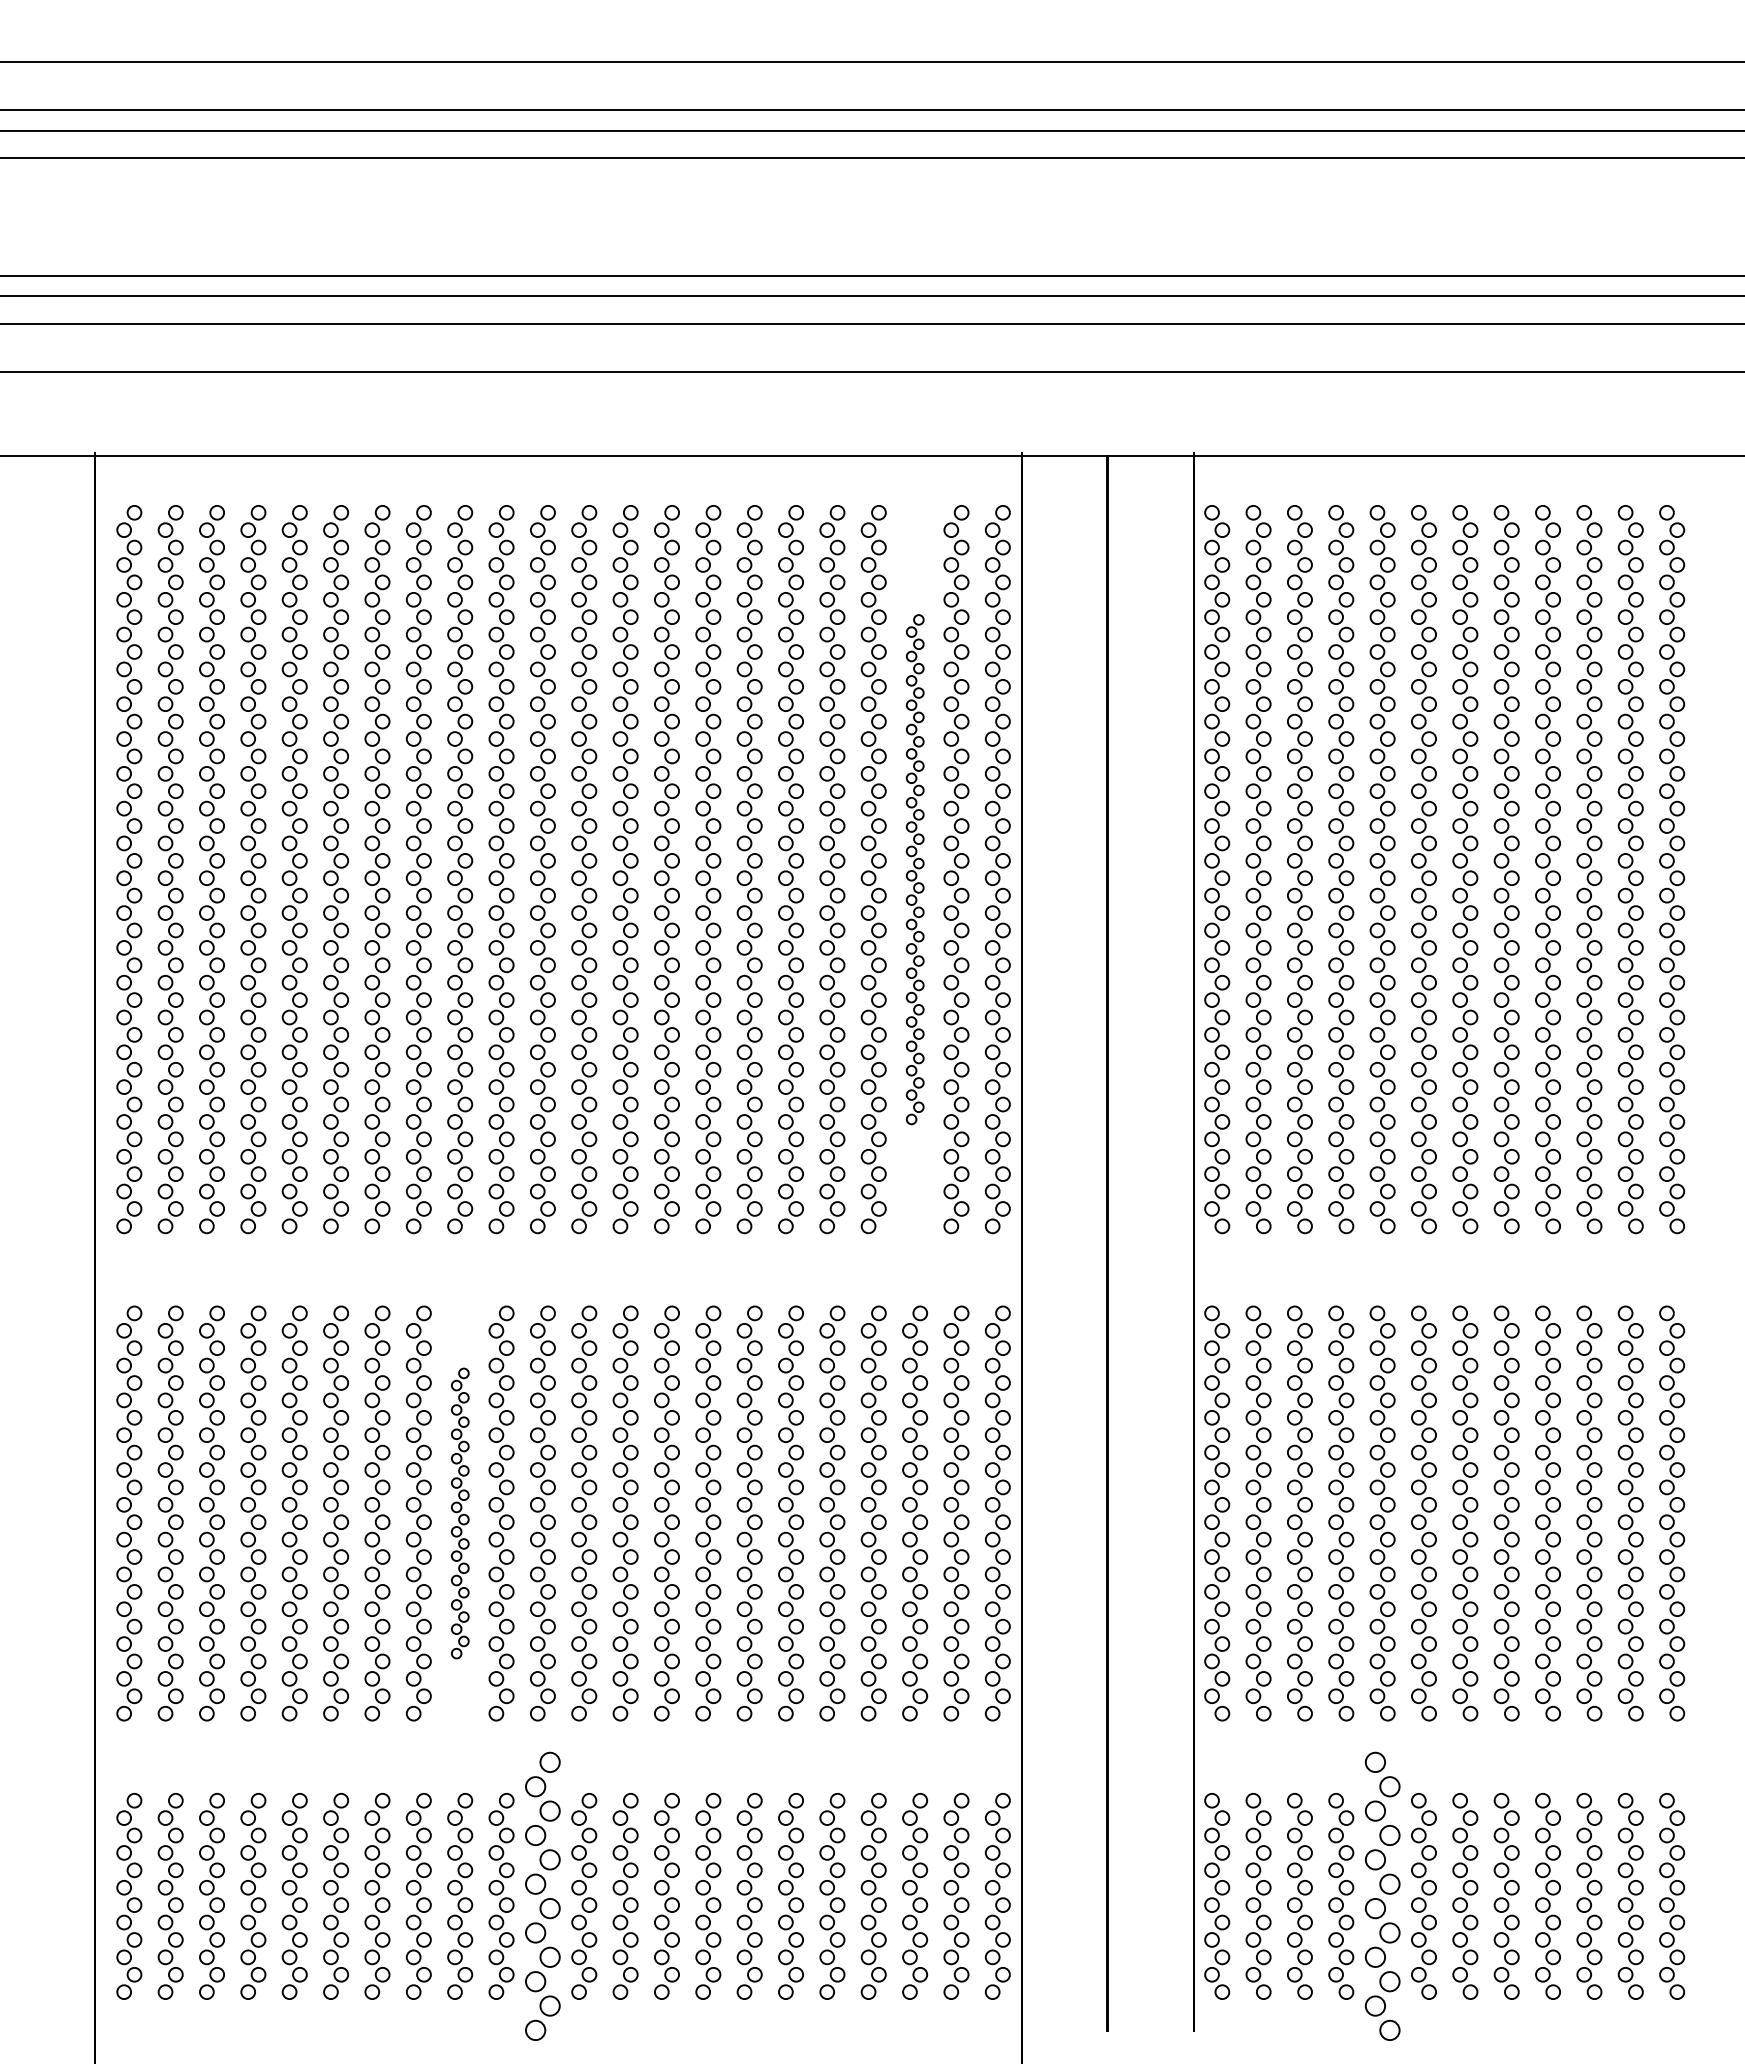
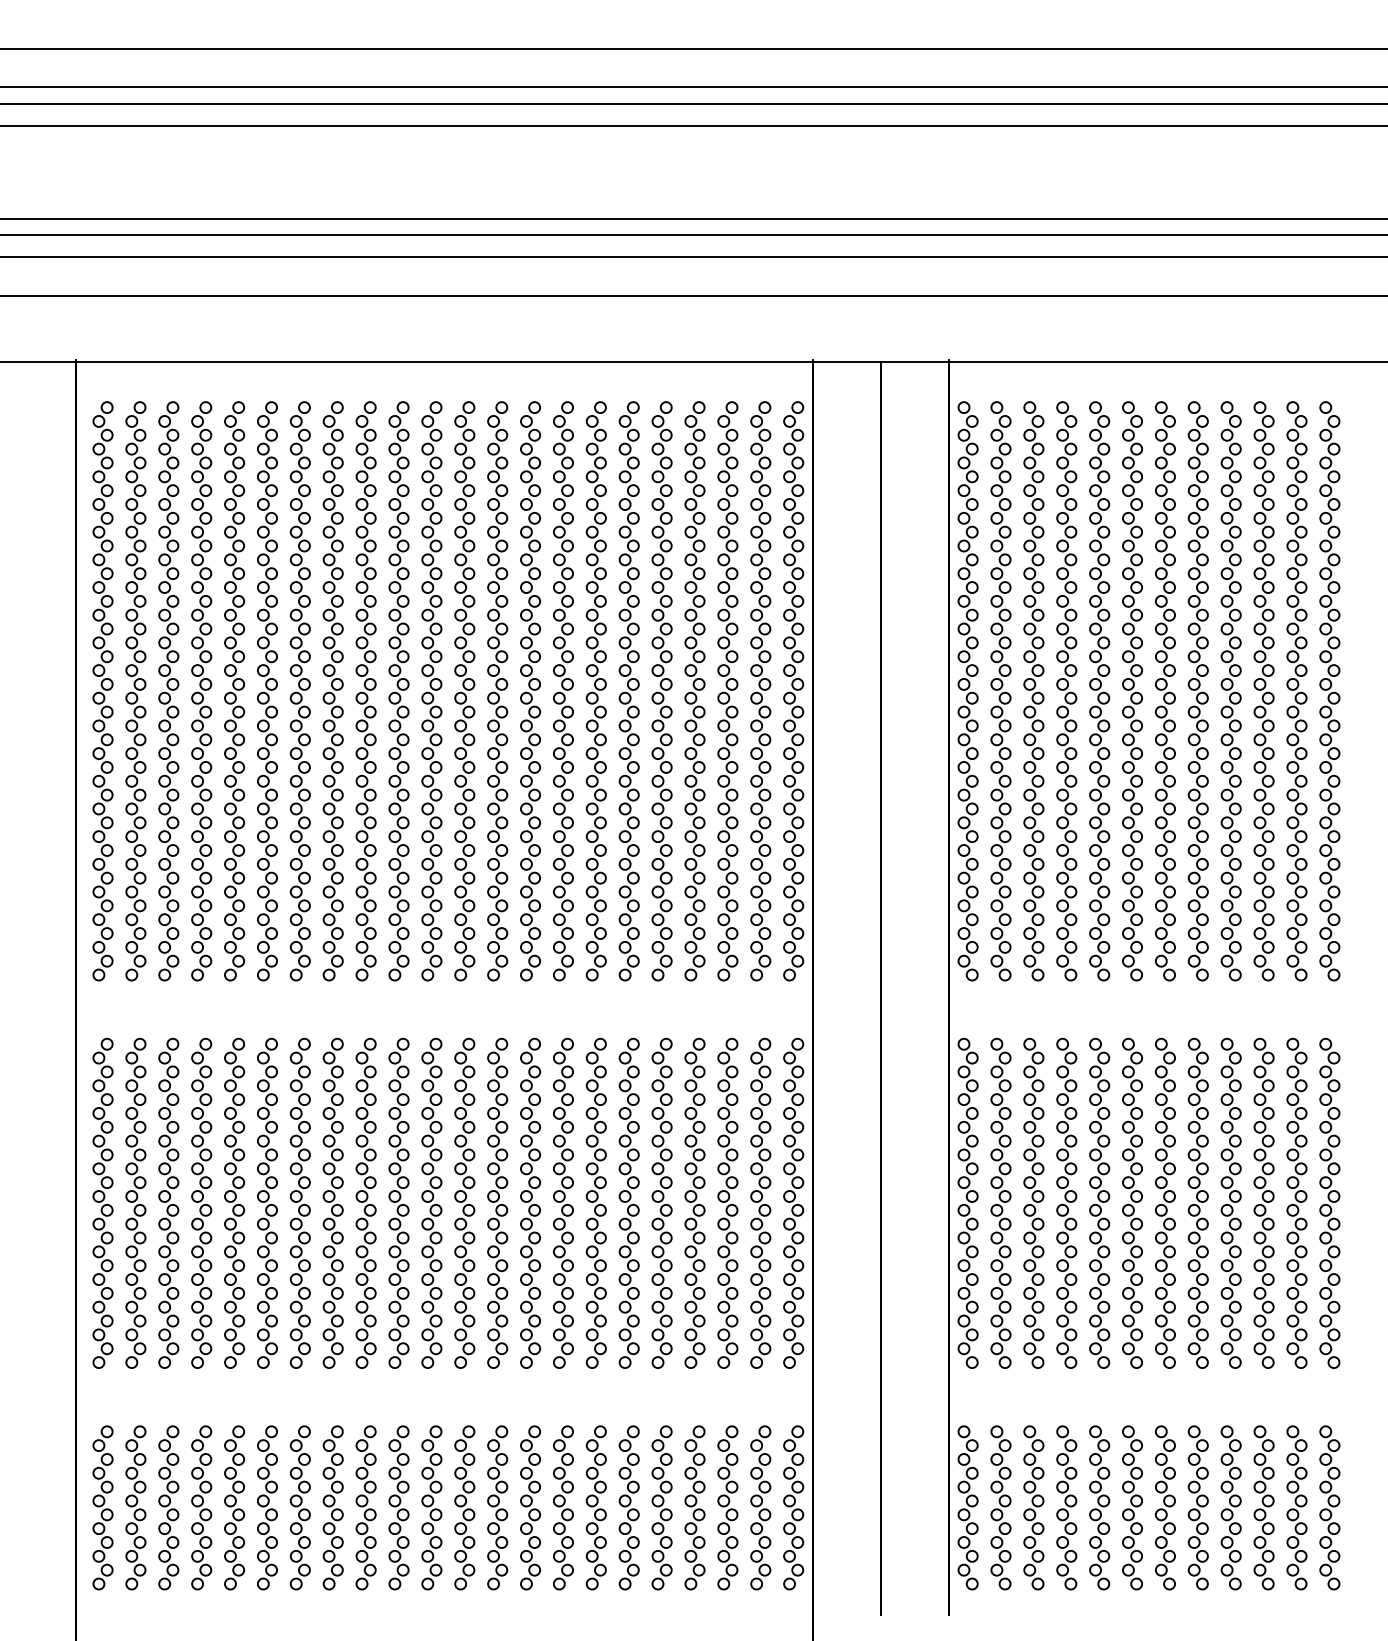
part: (915, 869) -> (728, 691), size x1.43
part: (460, 1513) -> (366, 1203), size x1.43
part: (542, 1896) -> (431, 1507), size x0.71
part: (1382, 1896) -> (1099, 1507), size x0.71

